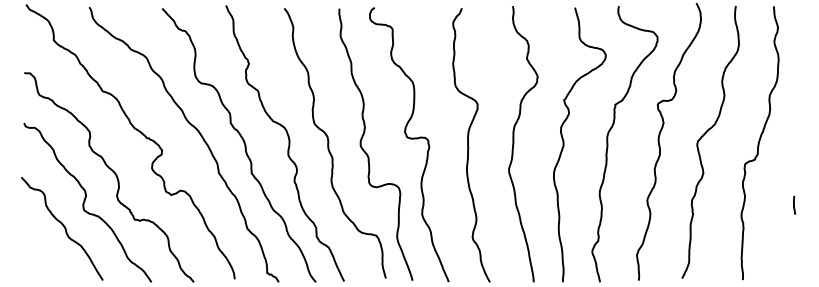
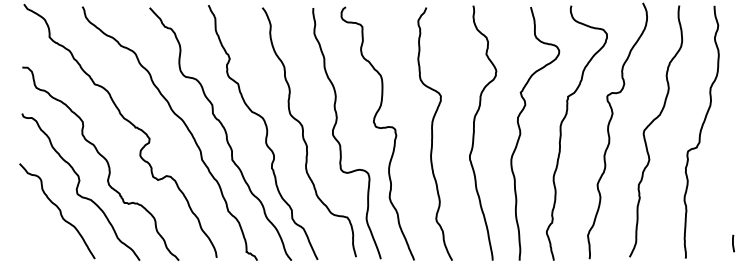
line: (794, 205) -> (733, 243), moved

